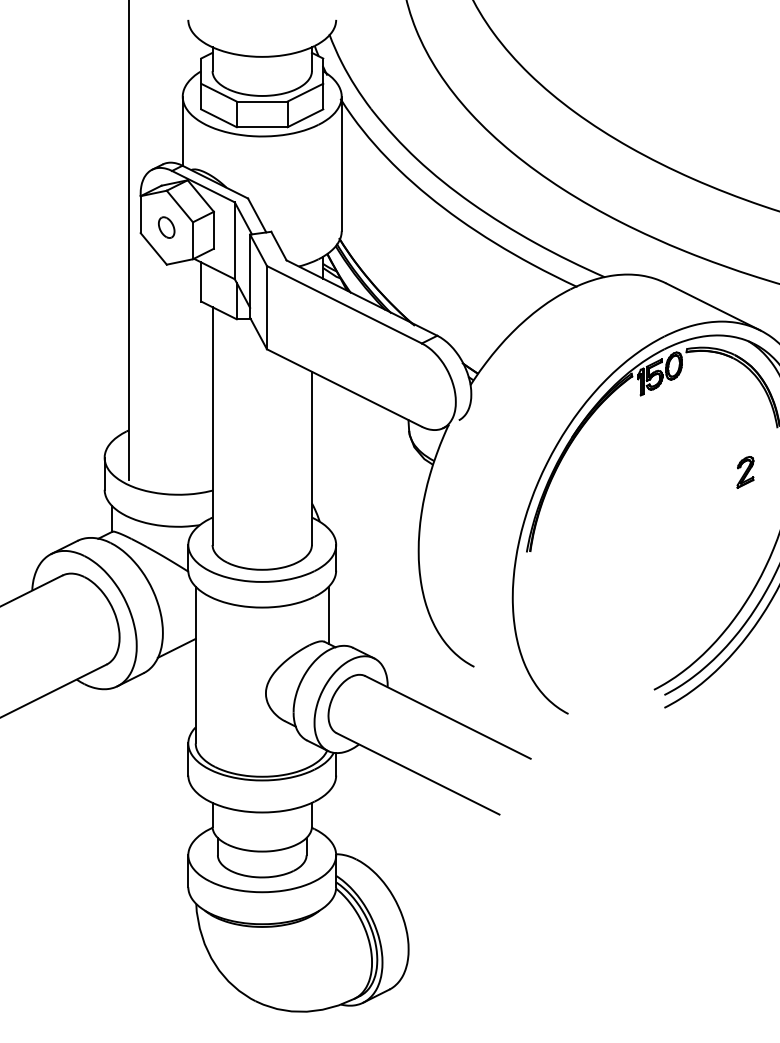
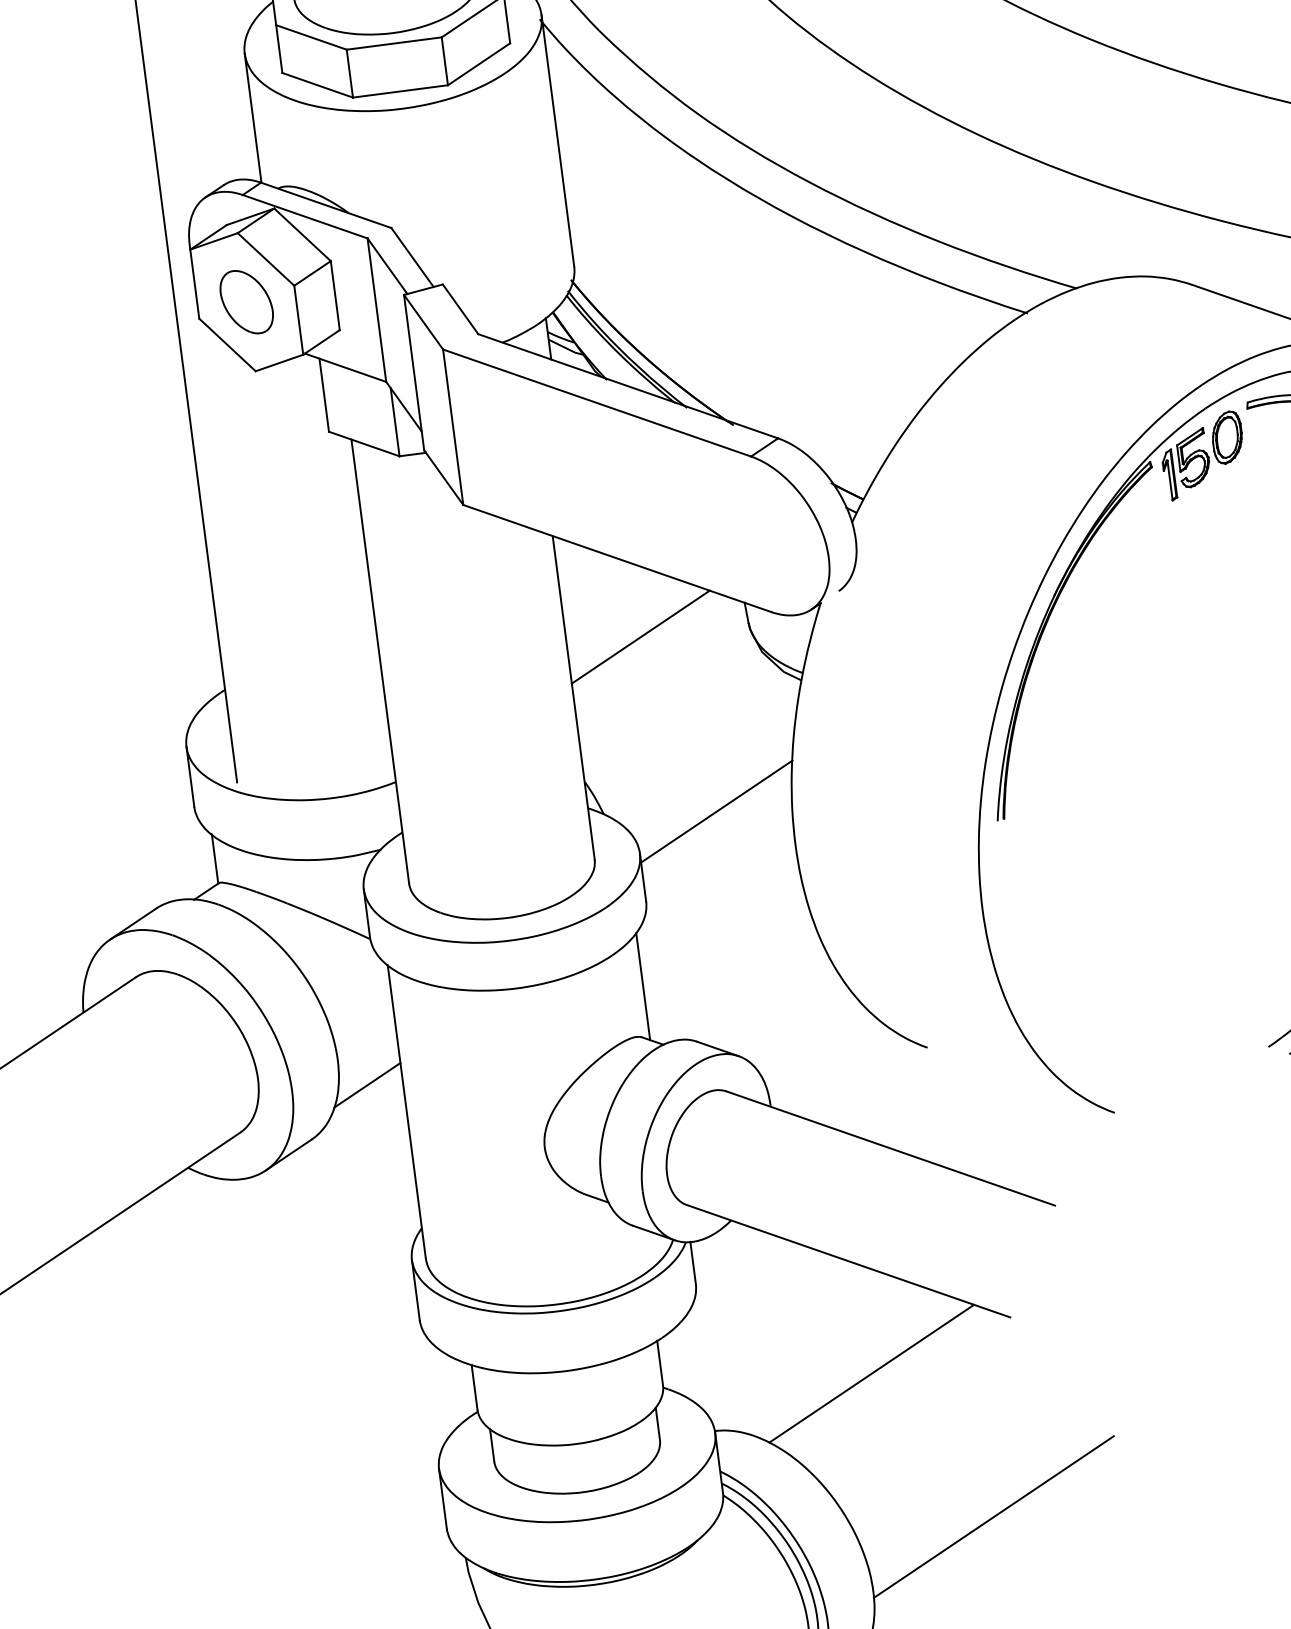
part: (166, 227) -> (246, 301), size x1.67
line: (350, 430) -> (638, 636), added
line: (379, 527) -> (716, 810), added
line: (422, 834) -> (871, 1373), added
line: (476, 918) -> (992, 1517), added

